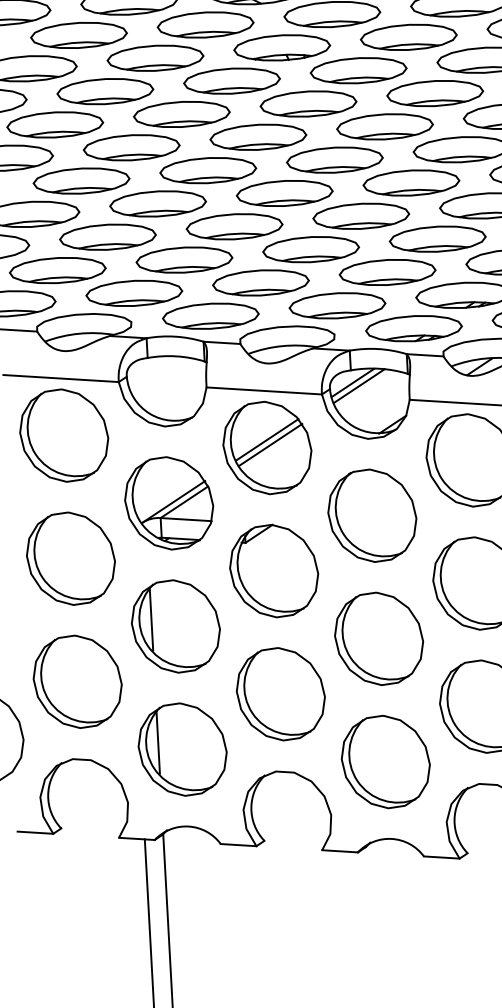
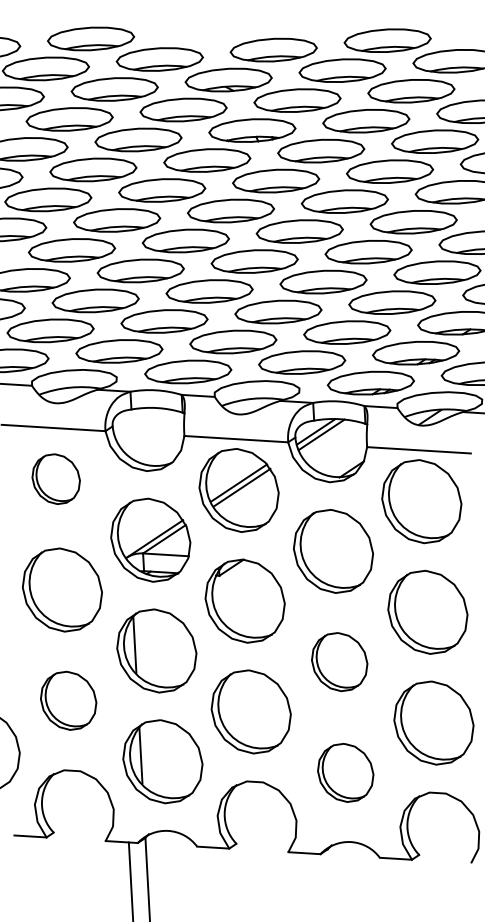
part: (63, 434) -> (55, 478), size x0.6
part: (379, 638) -> (339, 661), size x0.7
part: (77, 681) -> (68, 700), size x0.7
part: (385, 761) -> (345, 772), size x0.7

